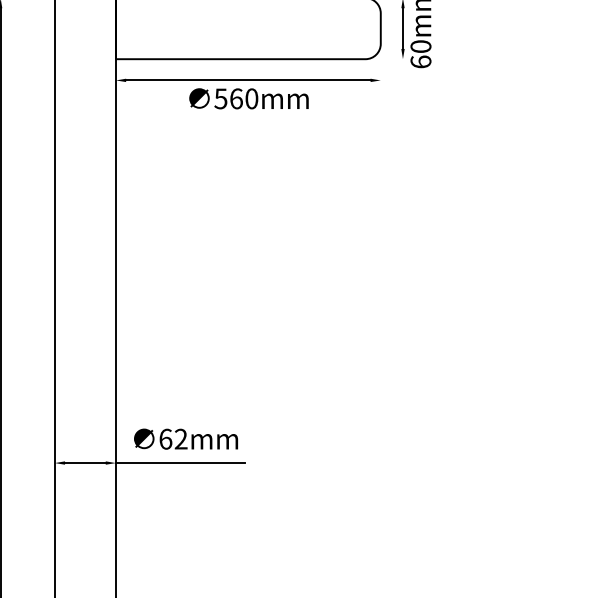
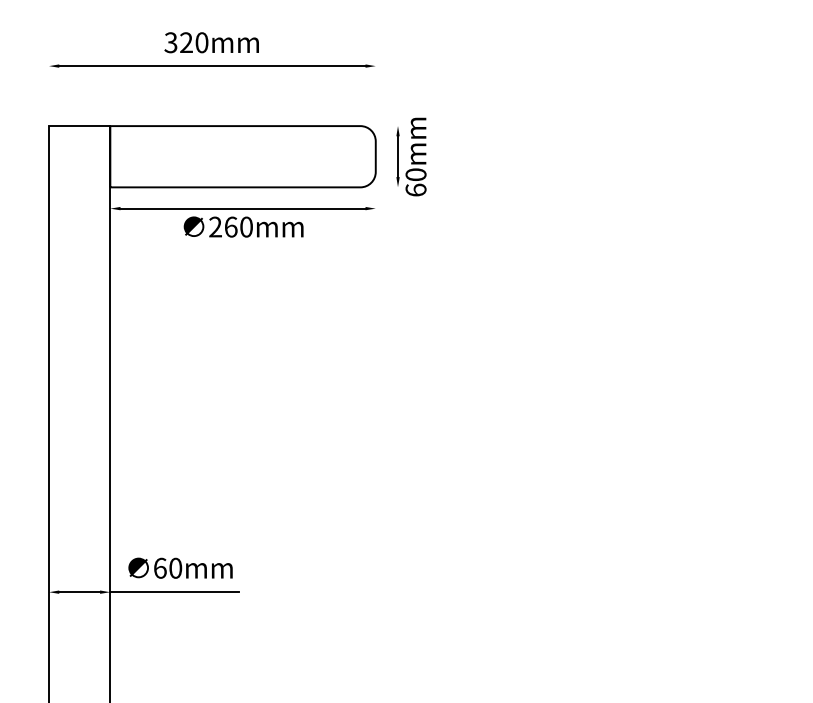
text: (220, 98) -> (215, 226), 560mm -> 260mm
text: (180, 439) -> (175, 568), 62mm -> 60mm

